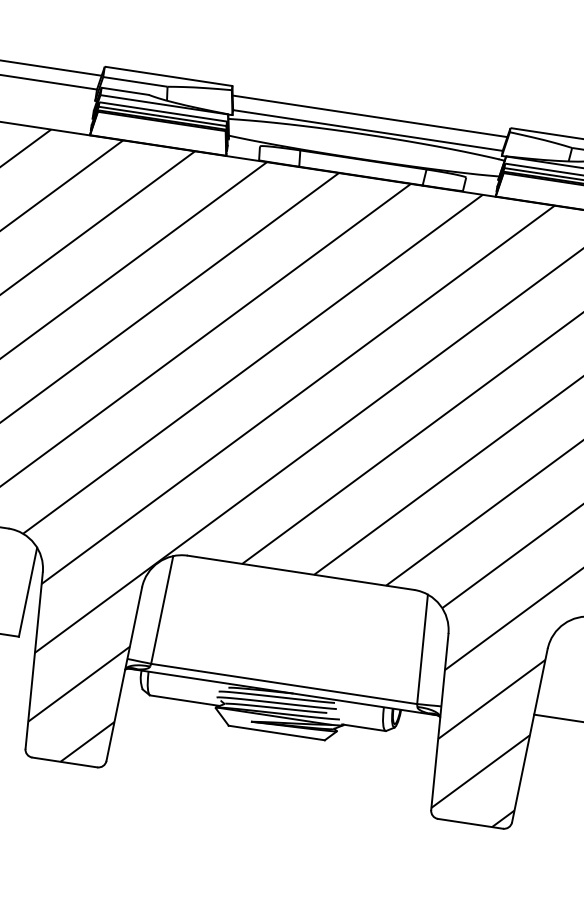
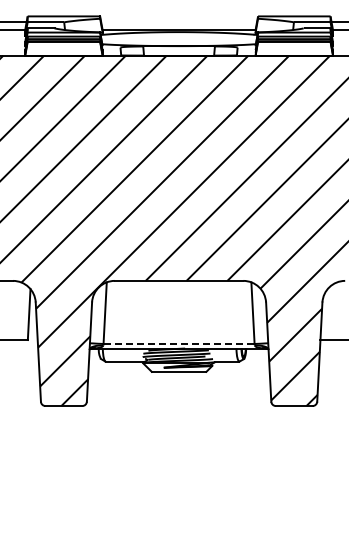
line: (370, 116) -> (179, 21), removed
line: (284, 684) -> (179, 344), solid -> dashed

